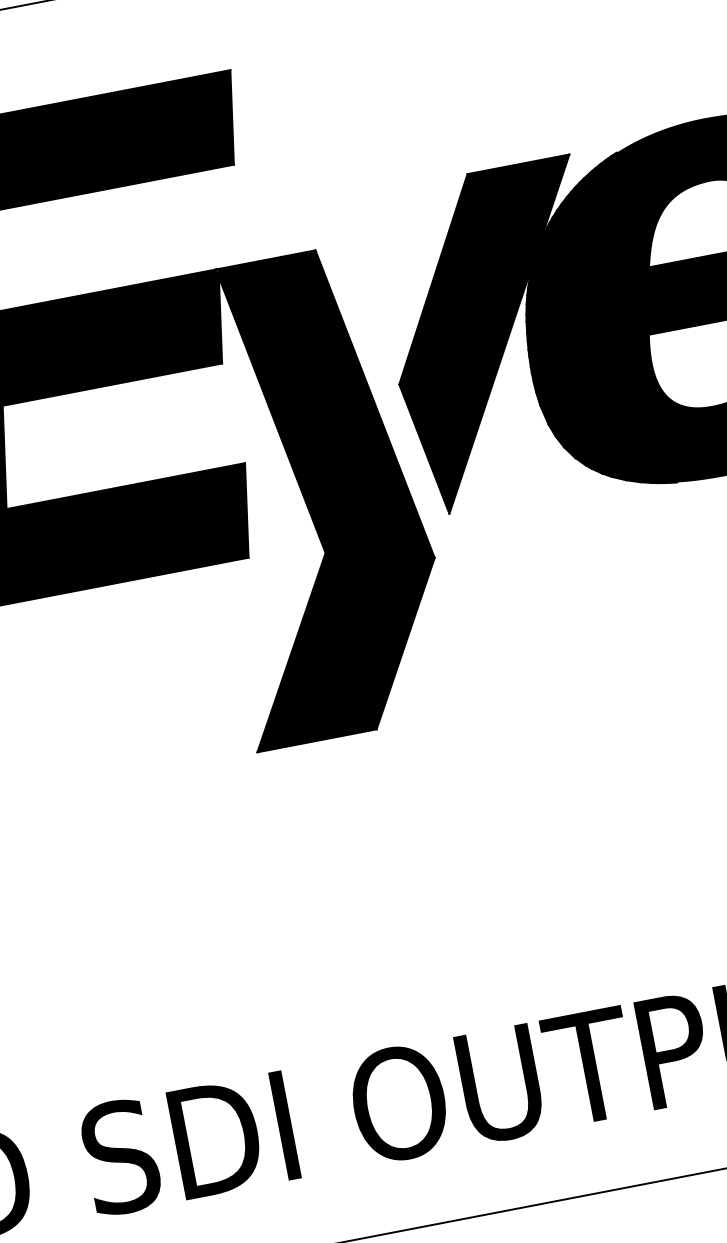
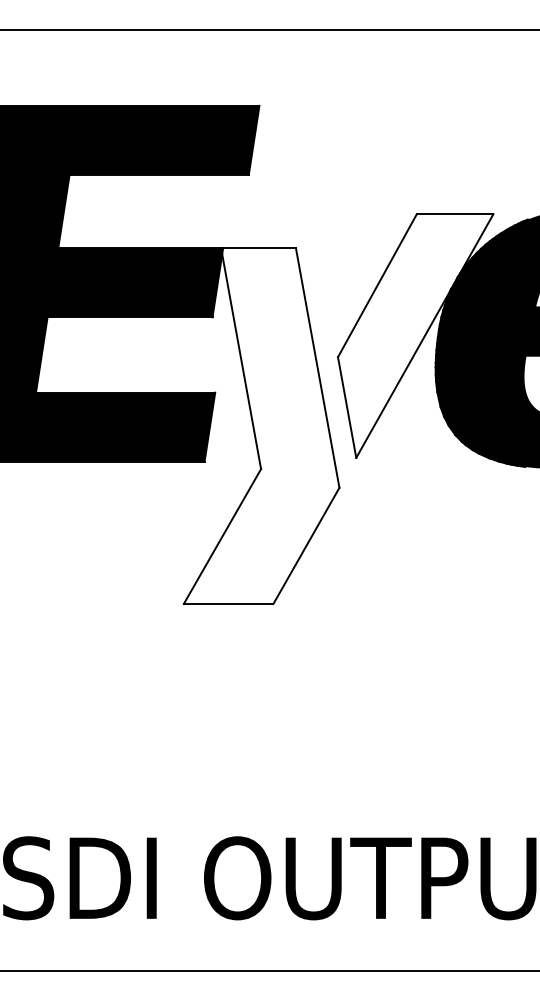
fill: (496, 335) -> (415, 335), removed
fill: (315, 494) -> (261, 425), removed

